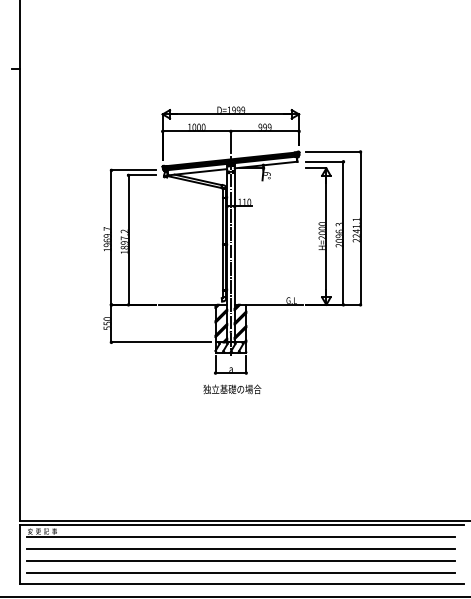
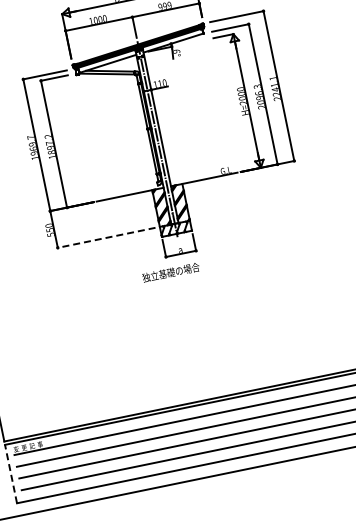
line: (161, 342) -> (106, 237), solid -> dashed
text: (232, 389) -> (171, 272), moved
line: (20, 554) -> (11, 473), solid -> dashed

